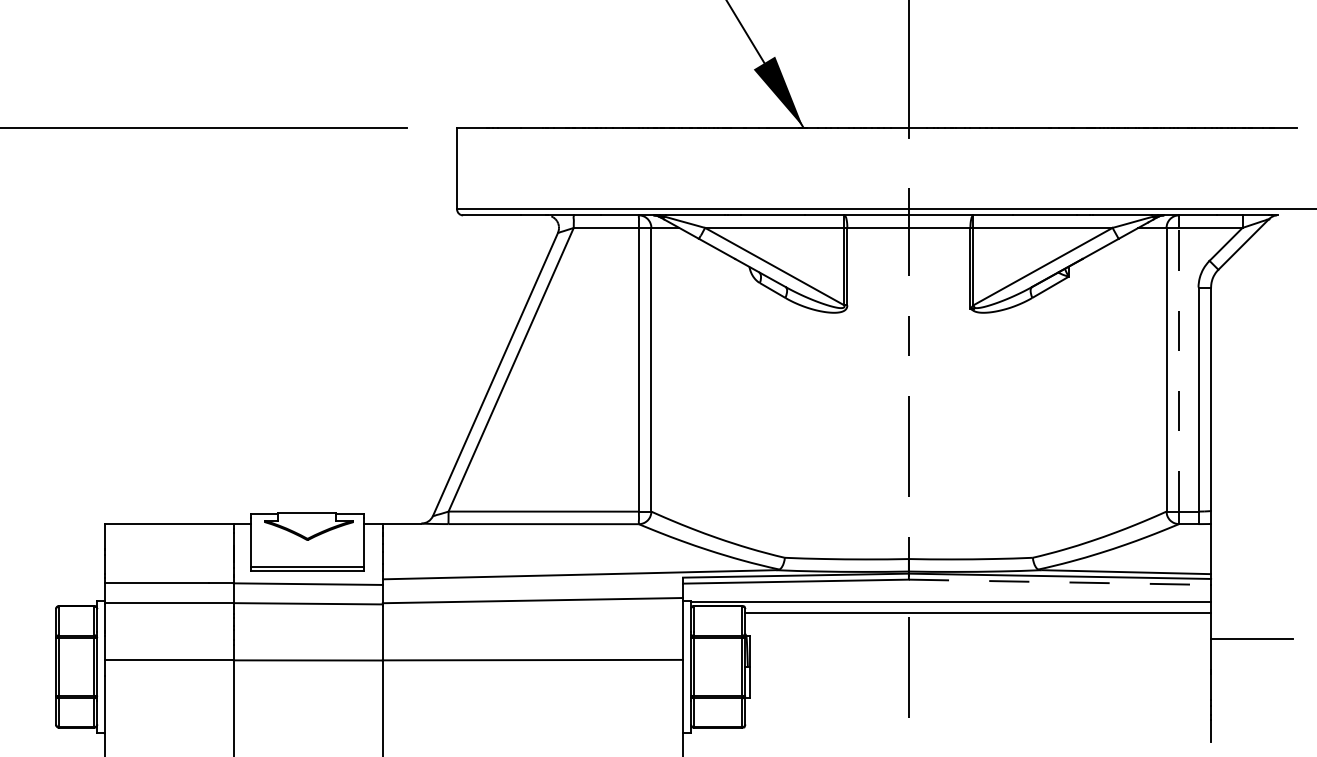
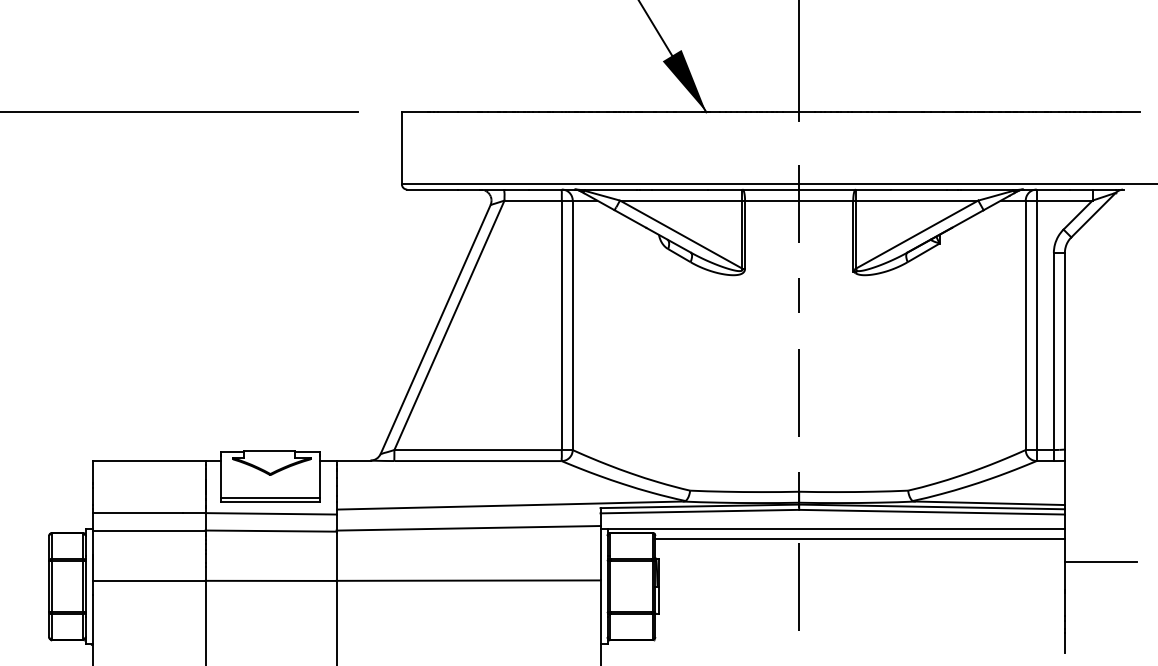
line: (1179, 369) -> (1037, 325), dashed -> solid
line: (1060, 582) -> (932, 512), dashed -> solid

